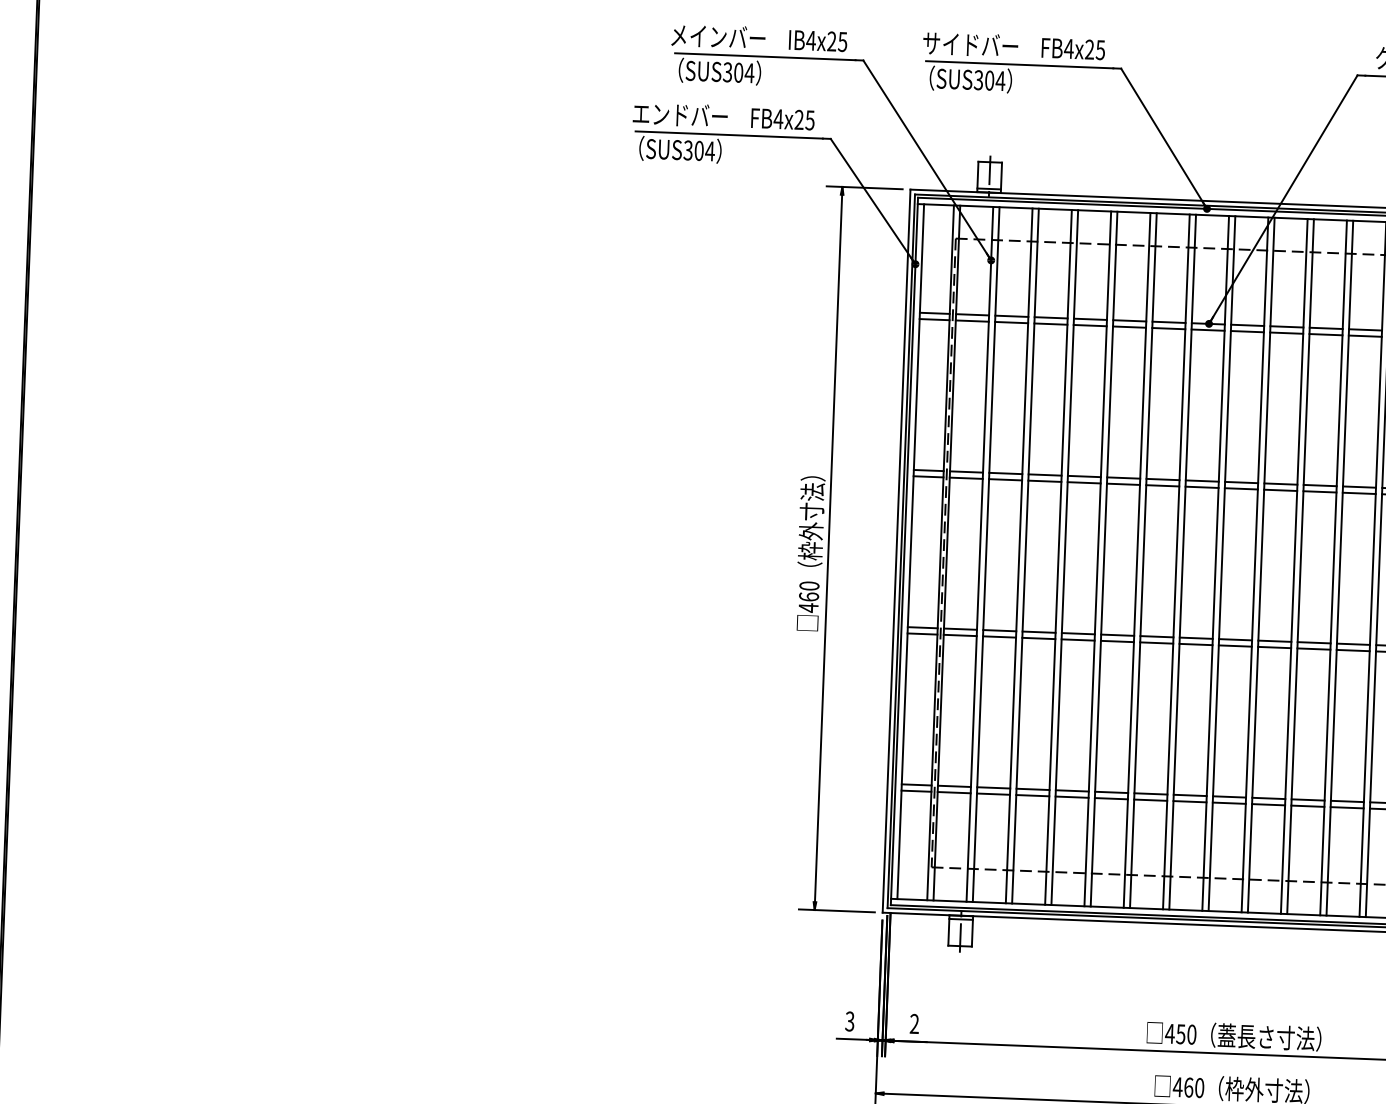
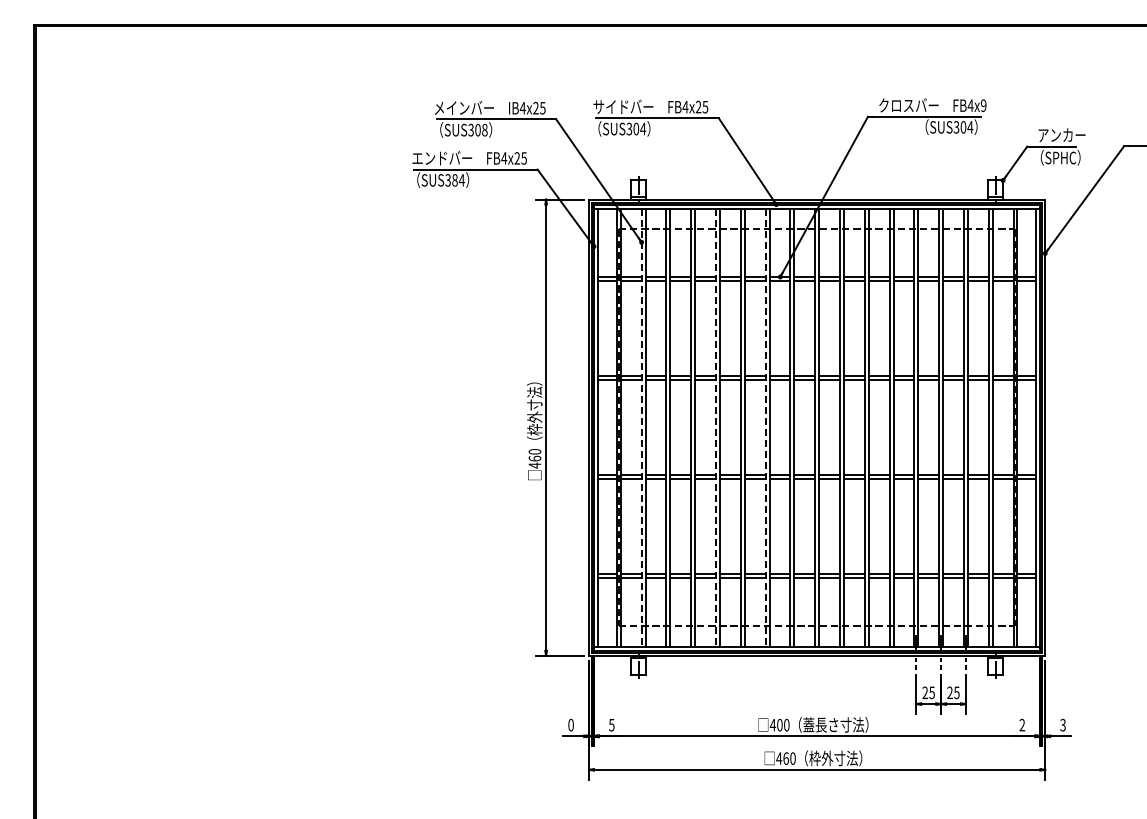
text: (749, 72) -> (484, 129), SUS304 -> SUS308
text: (698, 151) -> (454, 180), SUS304 -> SUS384
line: (979, 555) -> (641, 428), solid -> dashed
line: (1096, 560) -> (715, 428), solid -> dashed
line: (1176, 563) -> (765, 428), solid -> dashed
text: (849, 1022) -> (570, 725), 3 -> 0
text: (914, 1022) -> (611, 724), 2 -> 5
text: (1180, 1033) -> (779, 724), 450 -> 400

